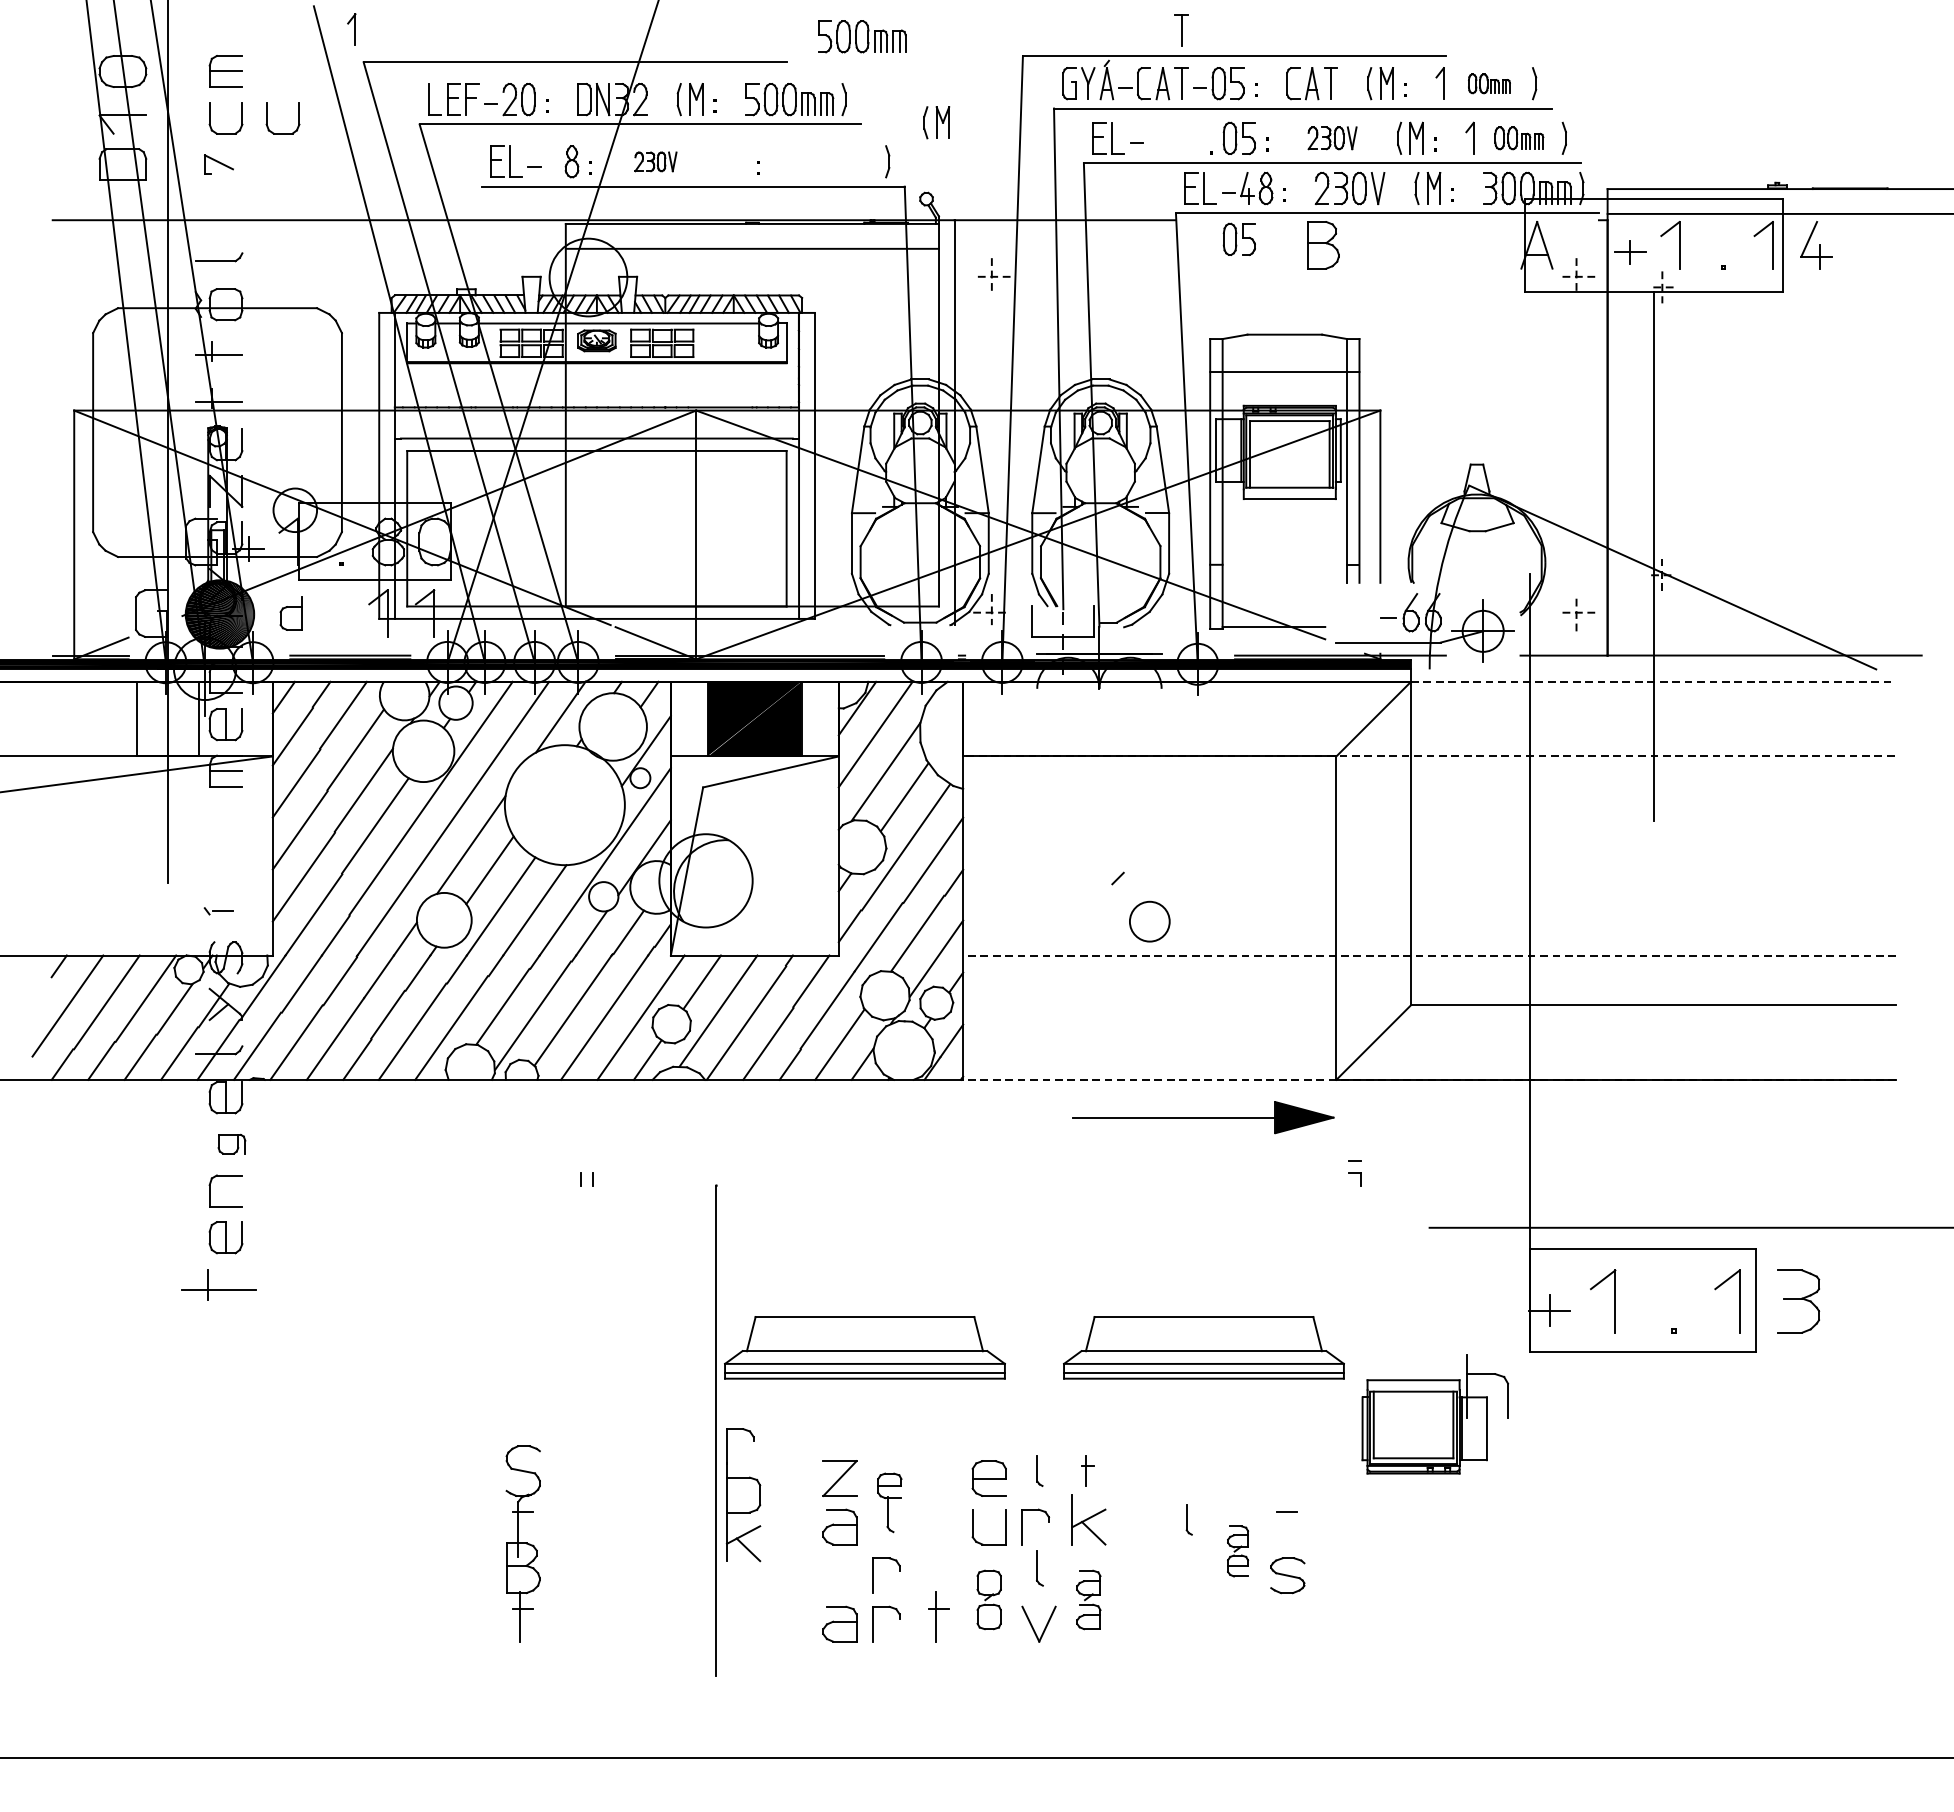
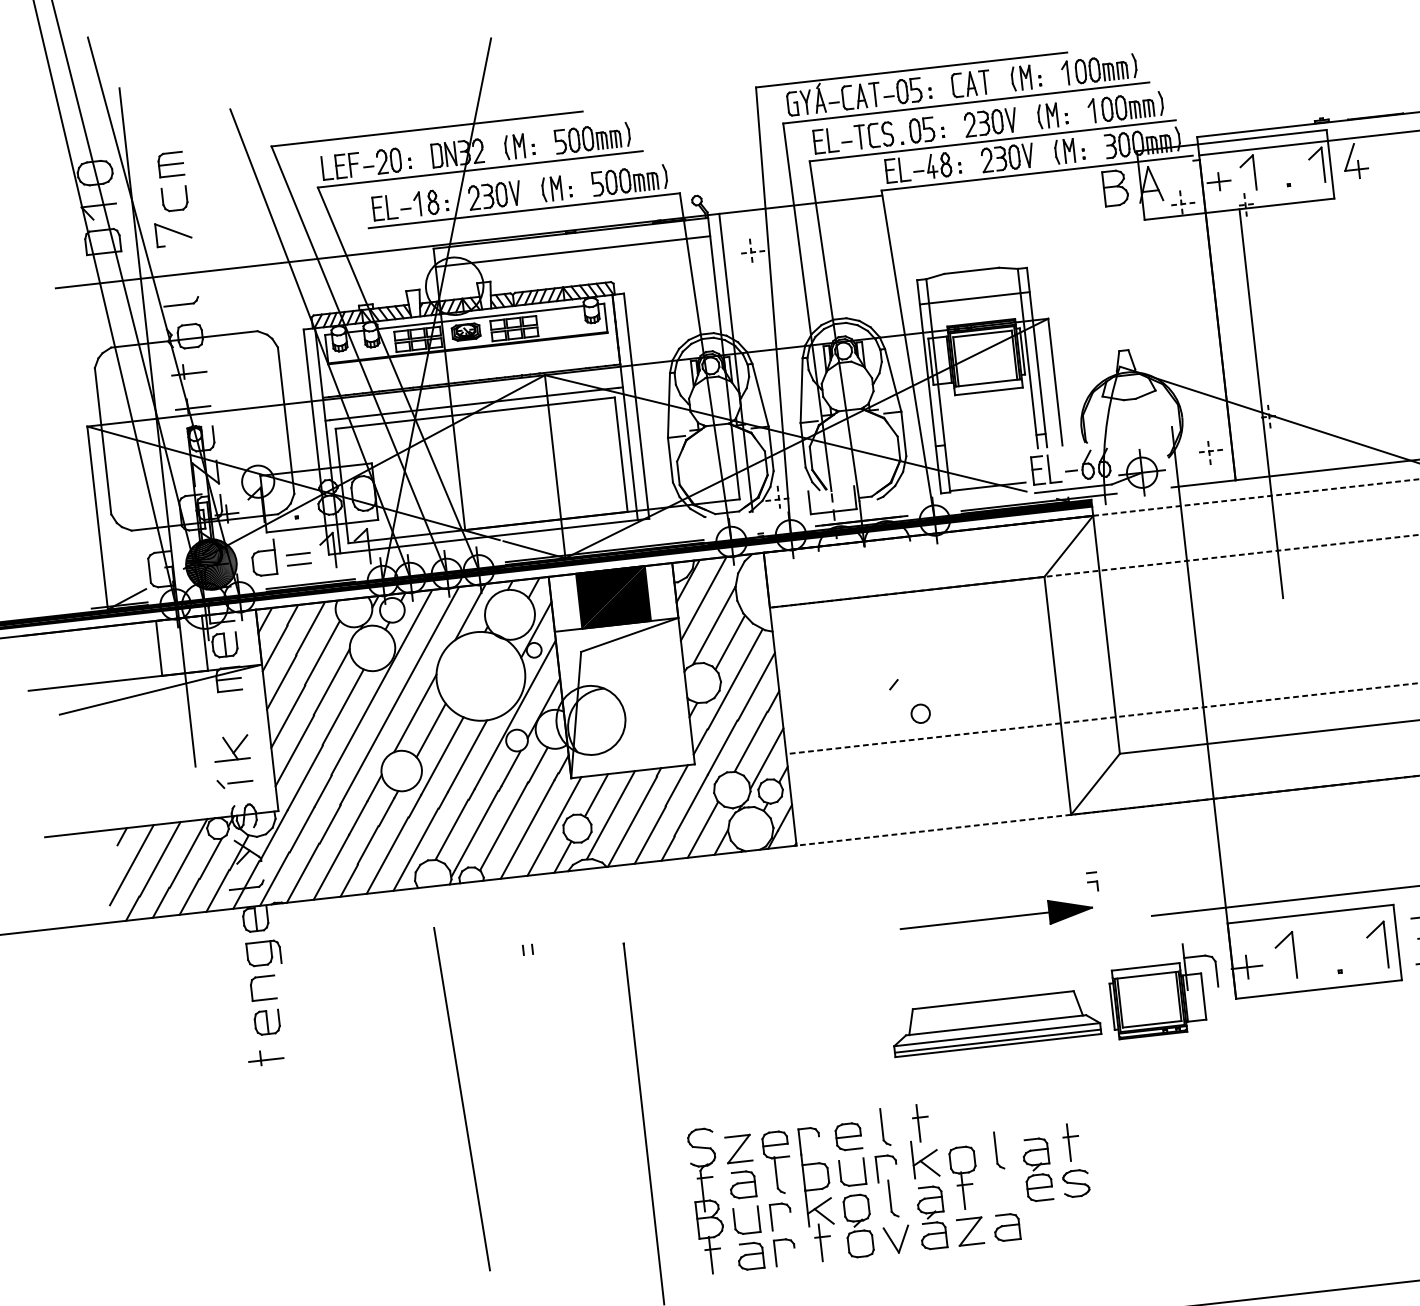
part: (351, 29) -> (417, 204), moved
part: (1181, 30) -> (870, 55), removed
part: (862, 36) -> (625, 180), moved
part: (1489, 83) -> (1101, 69), size x1.67
part: (267, 118) -> (205, 195), removed
part: (936, 122) -> (551, 188), moved
part: (1173, 137) -> (873, 134), added
part: (1332, 137) -> (990, 121), size x1.43
part: (1519, 137) -> (1128, 106), size x1.43
part: (655, 161) -> (494, 195), size x1.67
part: (218, 164) -> (173, 233), size x1.67
part: (1238, 238) -> (929, 203), removed
part: (1323, 245) -> (1115, 188), moved
part: (1354, 612) -> (1045, 469), added
part: (291, 613) -> (263, 557), size x1.43
line: (337, 613) -> (297, 554), added
line: (337, 627) -> (298, 564), added
part: (219, 863) -> (231, 747), added
part: (218, 911) -> (234, 783), size x1.67
circle: (1149, 921) -> (920, 713), size x0.62
part: (1203, 1117) -> (996, 918), moved
part: (231, 1143) -> (263, 952), size x1.67
part: (218, 1284) -> (265, 1057), size x0.62
part: (864, 1347) -> (746, 1050), removed
line: (475, 1369) -> (461, 1098), added
part: (1435, 1414) -> (1164, 990), moved
part: (1039, 1470) -> (884, 1126), size x1.67
part: (1087, 1470) -> (920, 1122), size x1.67
part: (743, 1495) -> (816, 1176), moved
part: (889, 1502) -> (777, 1162), size x1.43
part: (1189, 1519) -> (999, 1150), size x1.67
line: (1284, 1519) -> (1069, 1142), added
part: (522, 1543) -> (707, 1201), moved
part: (1138, 1550) -> (964, 1177), added
part: (1237, 1551) -> (1037, 1169), size x1.67
part: (1039, 1568) -> (893, 1198), size x1.43
part: (823, 1575) -> (734, 1221), added
part: (988, 1599) -> (858, 1225), size x1.43
part: (1088, 1599) -> (931, 1217), size x1.43
part: (1138, 1623) -> (970, 1231), added
part: (1187, 1623) -> (1006, 1227), added

